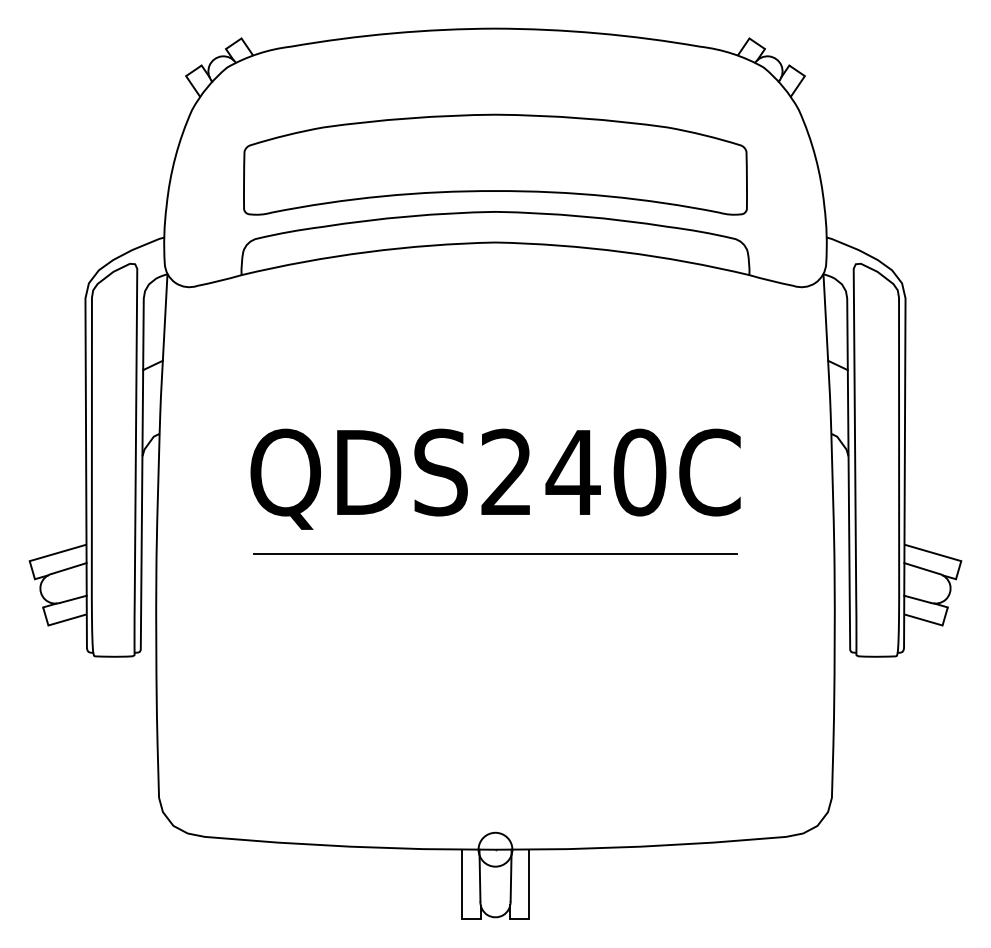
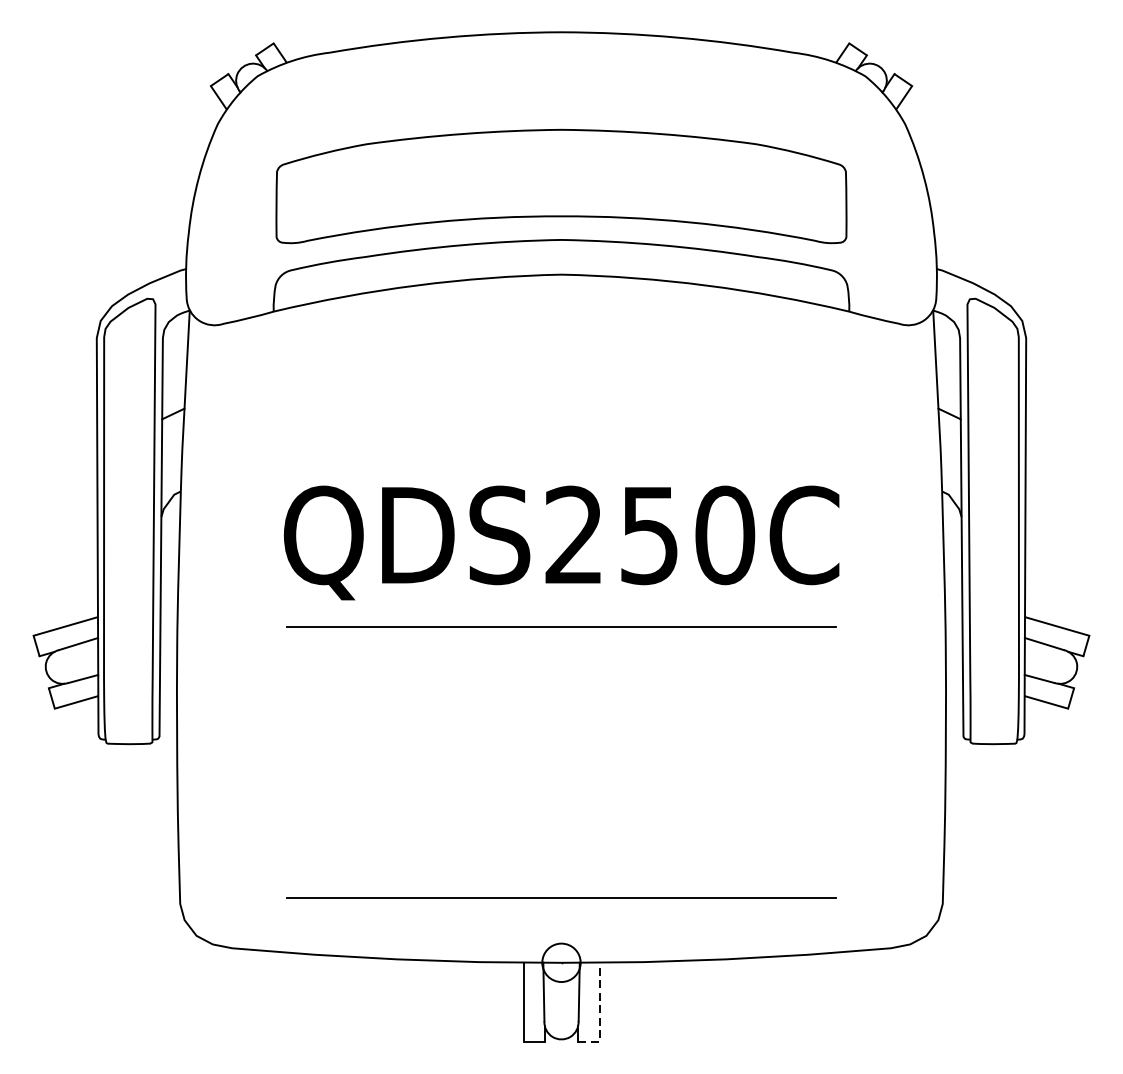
text: (572, 473) -> (648, 536), QDS240C -> QDS250C
line: (495, 792) -> (561, 897), added
line: (529, 894) -> (600, 1013), solid -> dashed

